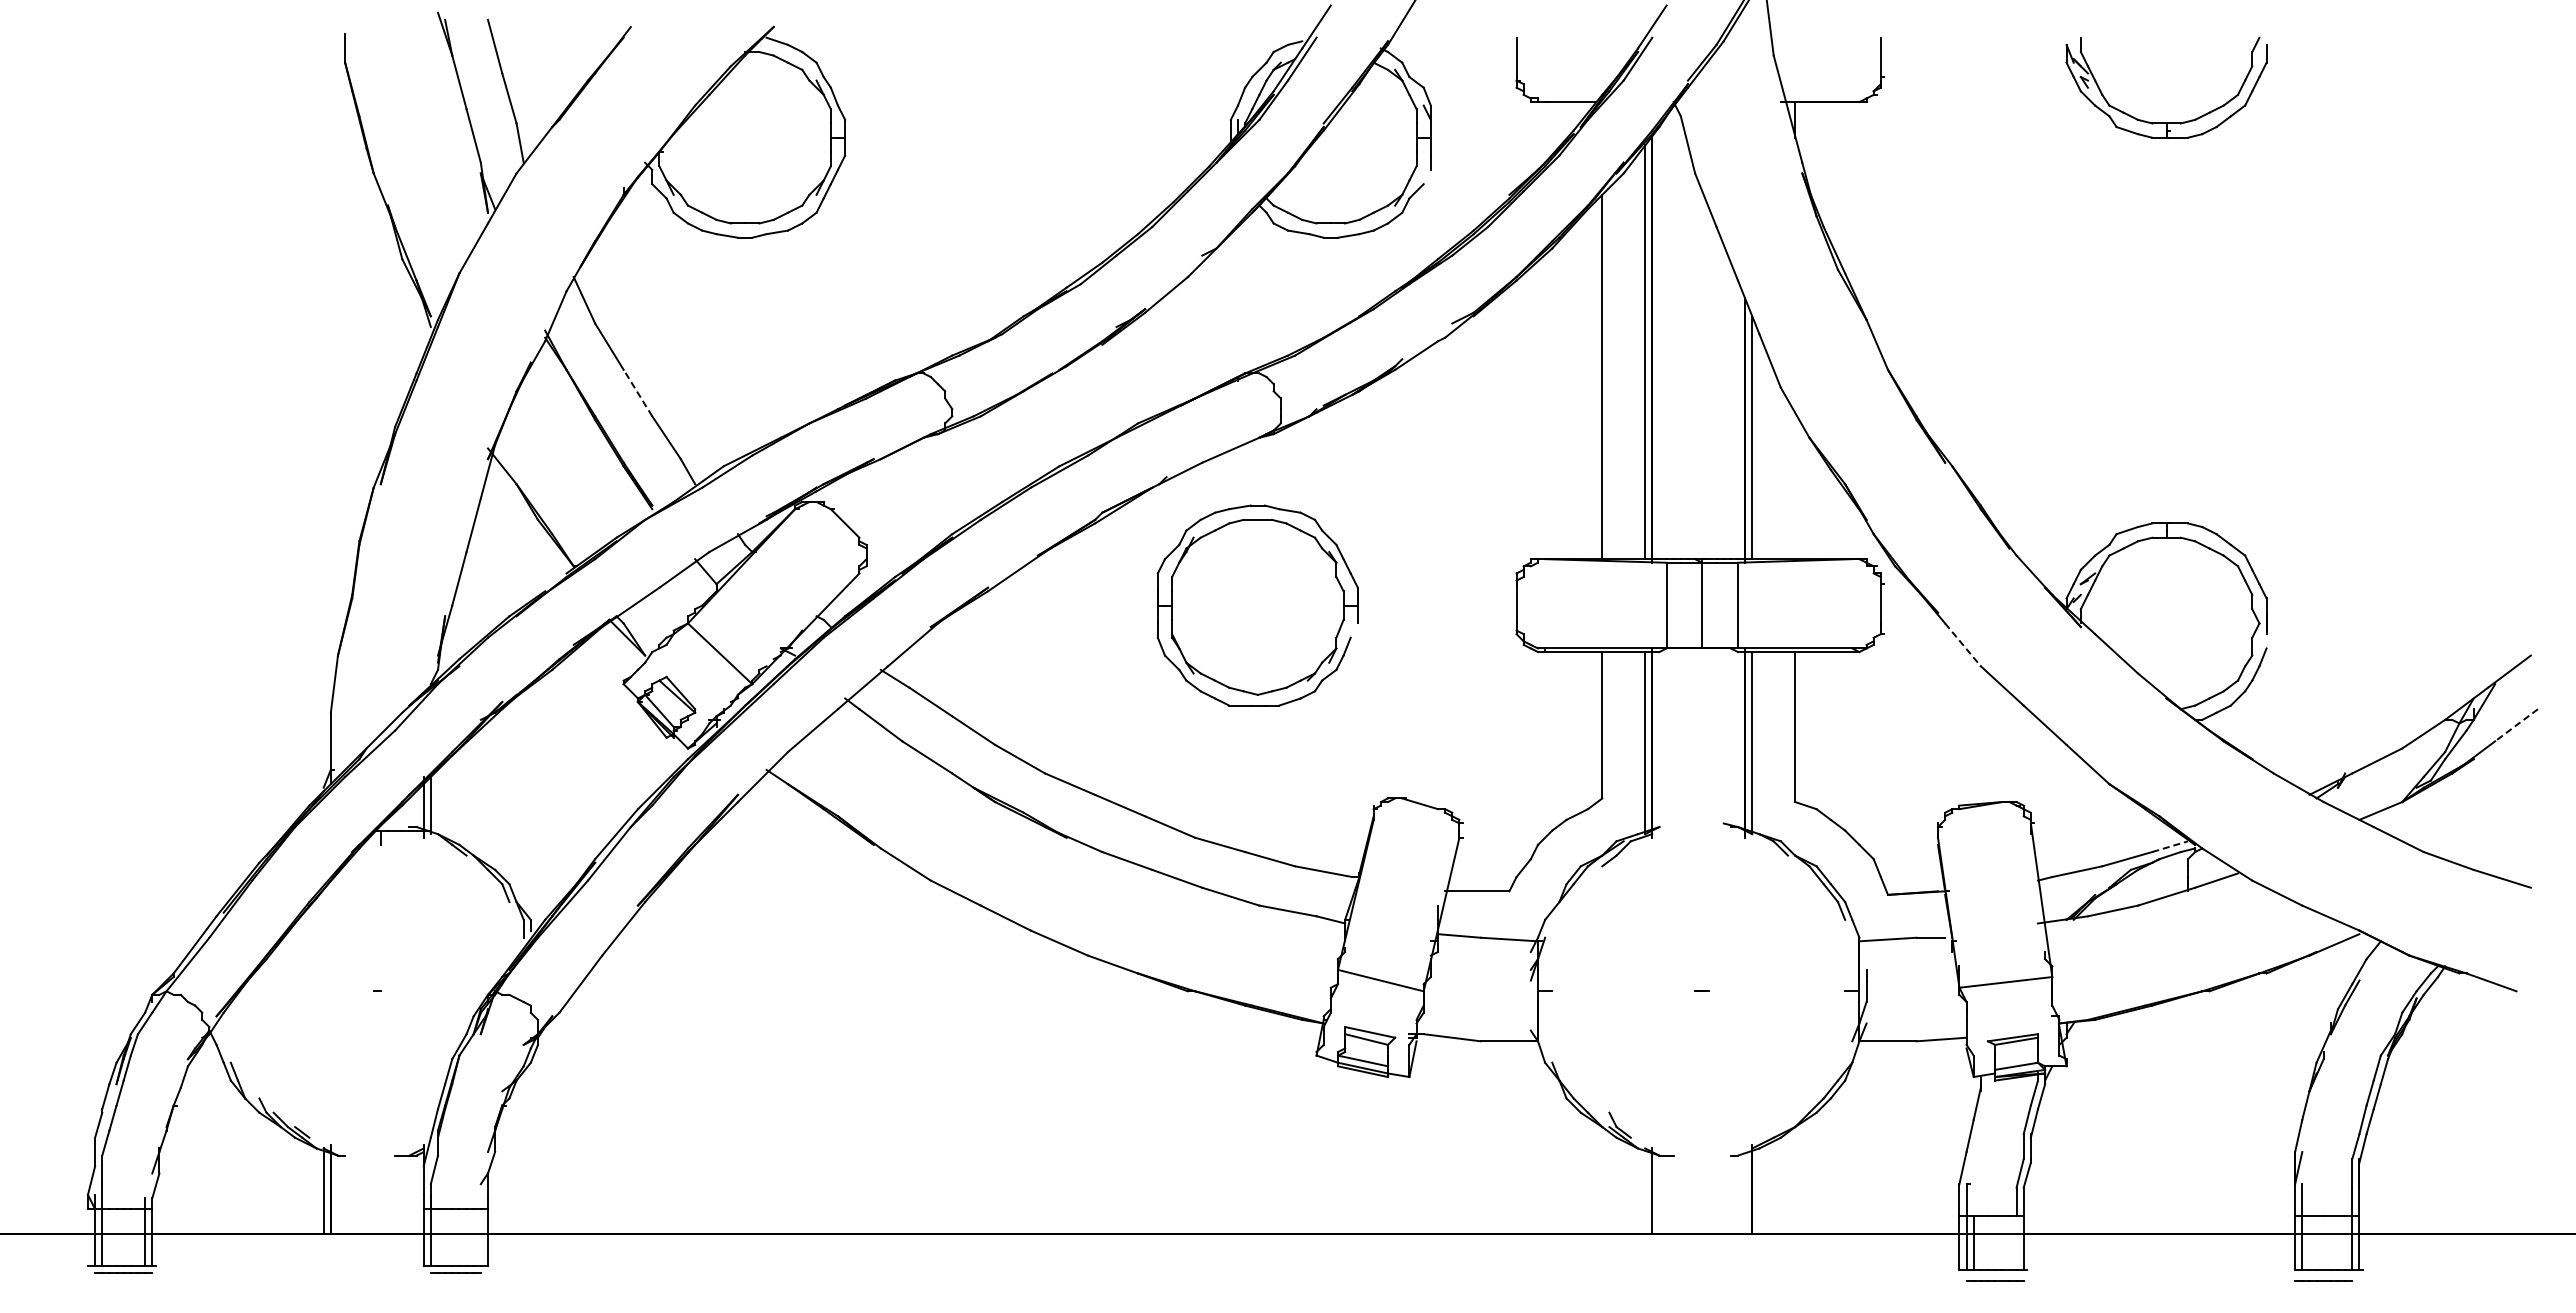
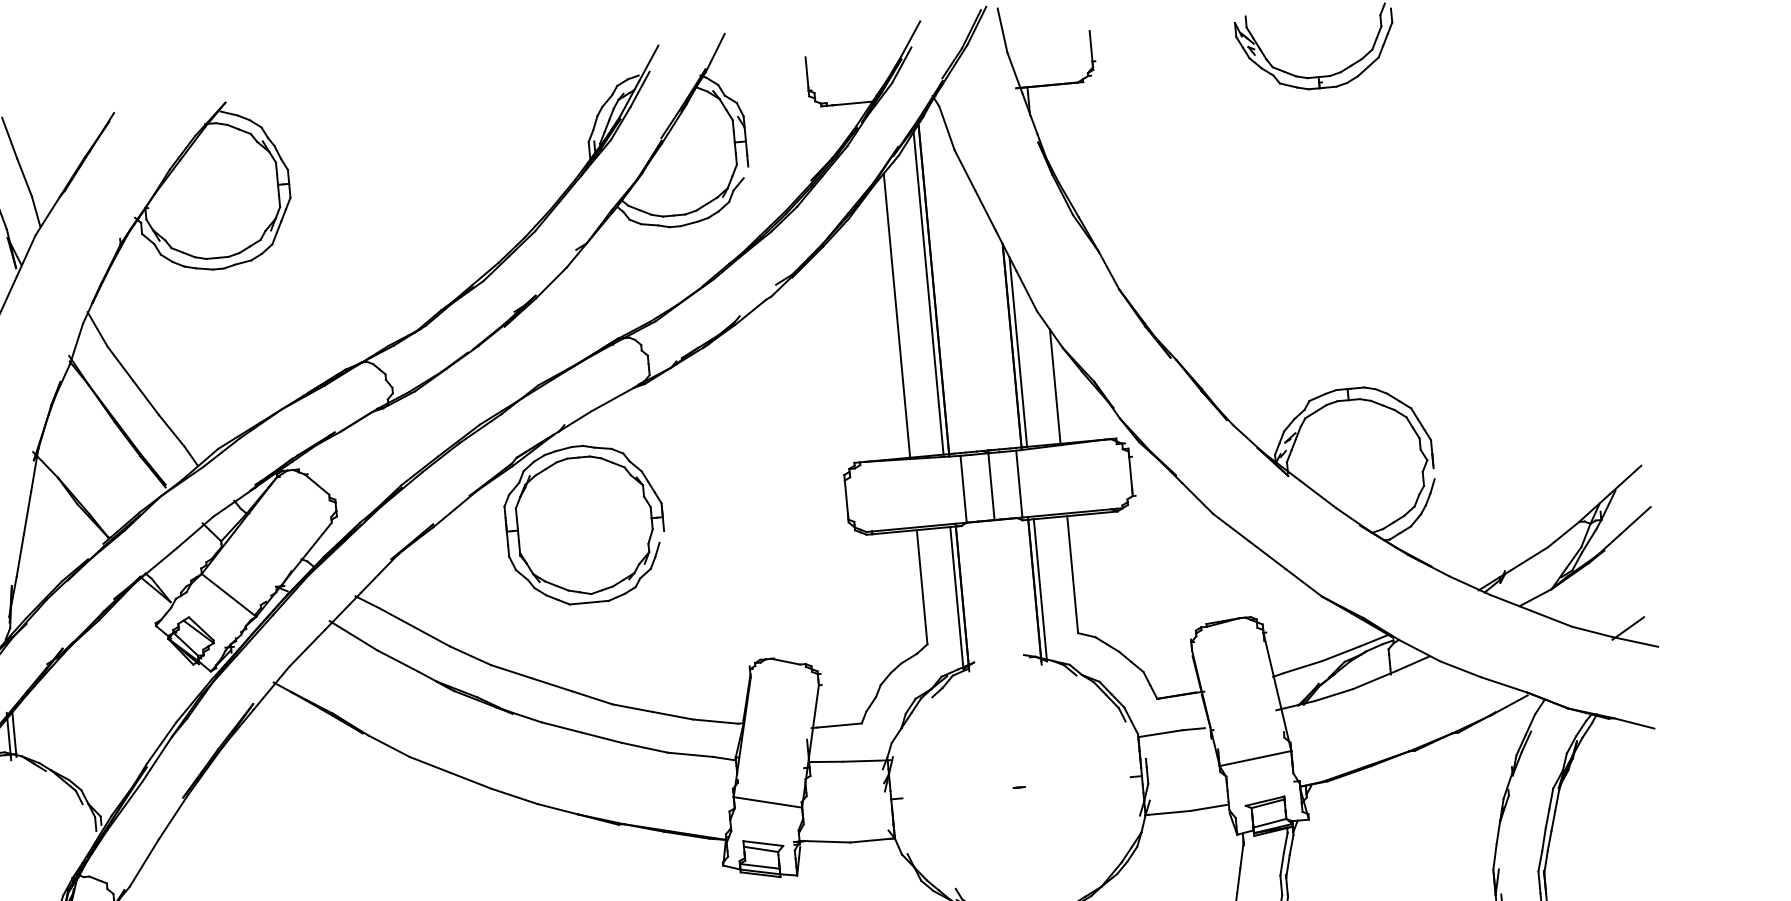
line: (637, 392) -> (145, 397), dashed -> solid
line: (1795, 485) -> (1055, 386), added
part: (1257, 605) -> (584, 524), moved
line: (1963, 644) -> (1198, 498), dashed -> solid
line: (2516, 725) -> (1635, 521), dashed -> solid
line: (2170, 846) -> (1374, 640), dashed -> solid
line: (2494, 860) -> (1627, 628), added

